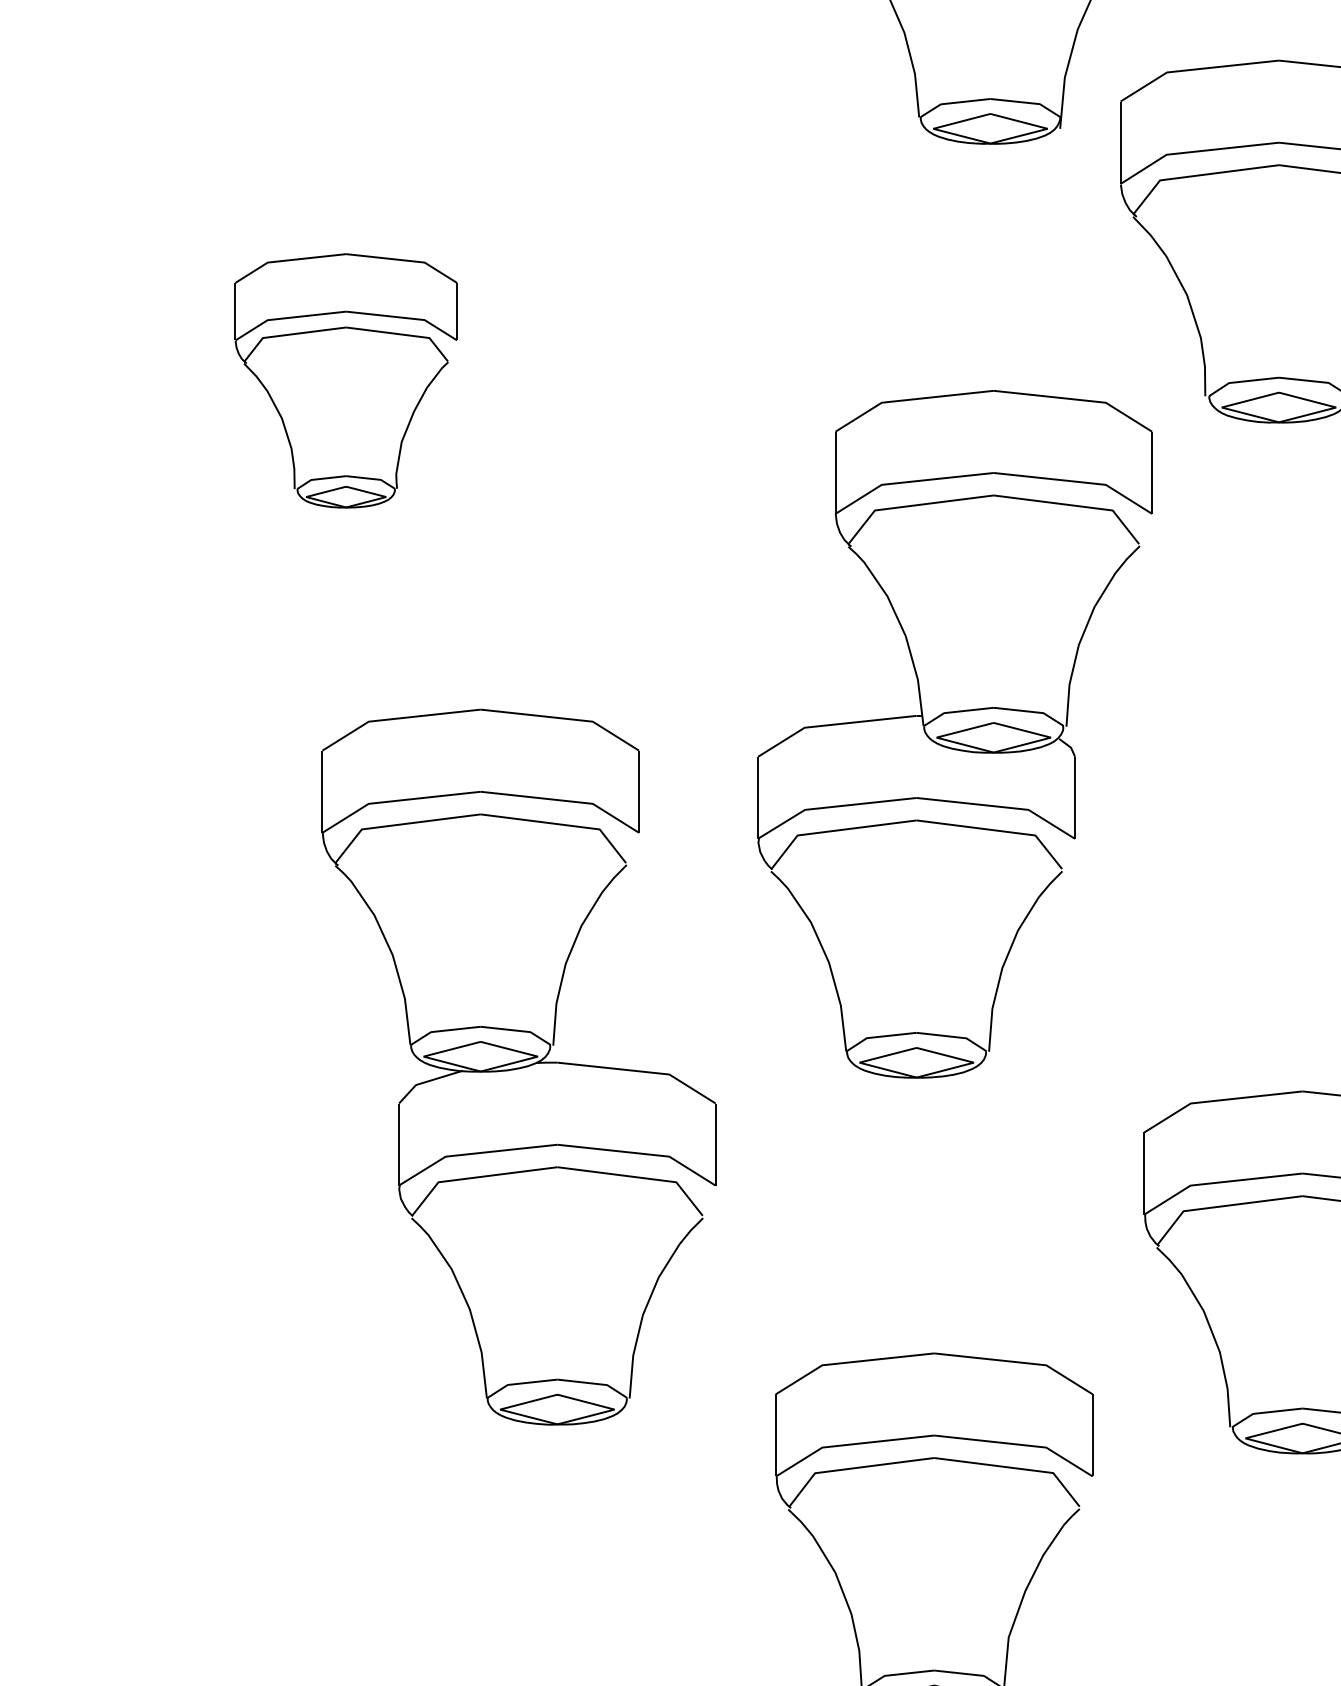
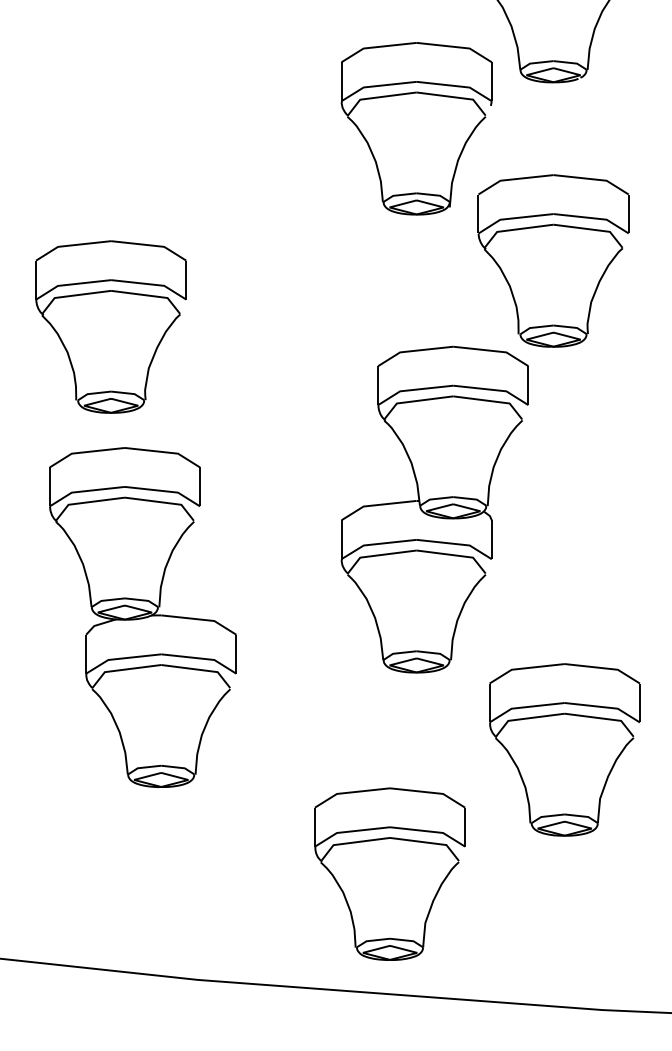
part: (344, 379) -> (110, 326), size x1.43
part: (954, 733) -> (434, 509), moved
part: (517, 1067) -> (142, 617), moved

